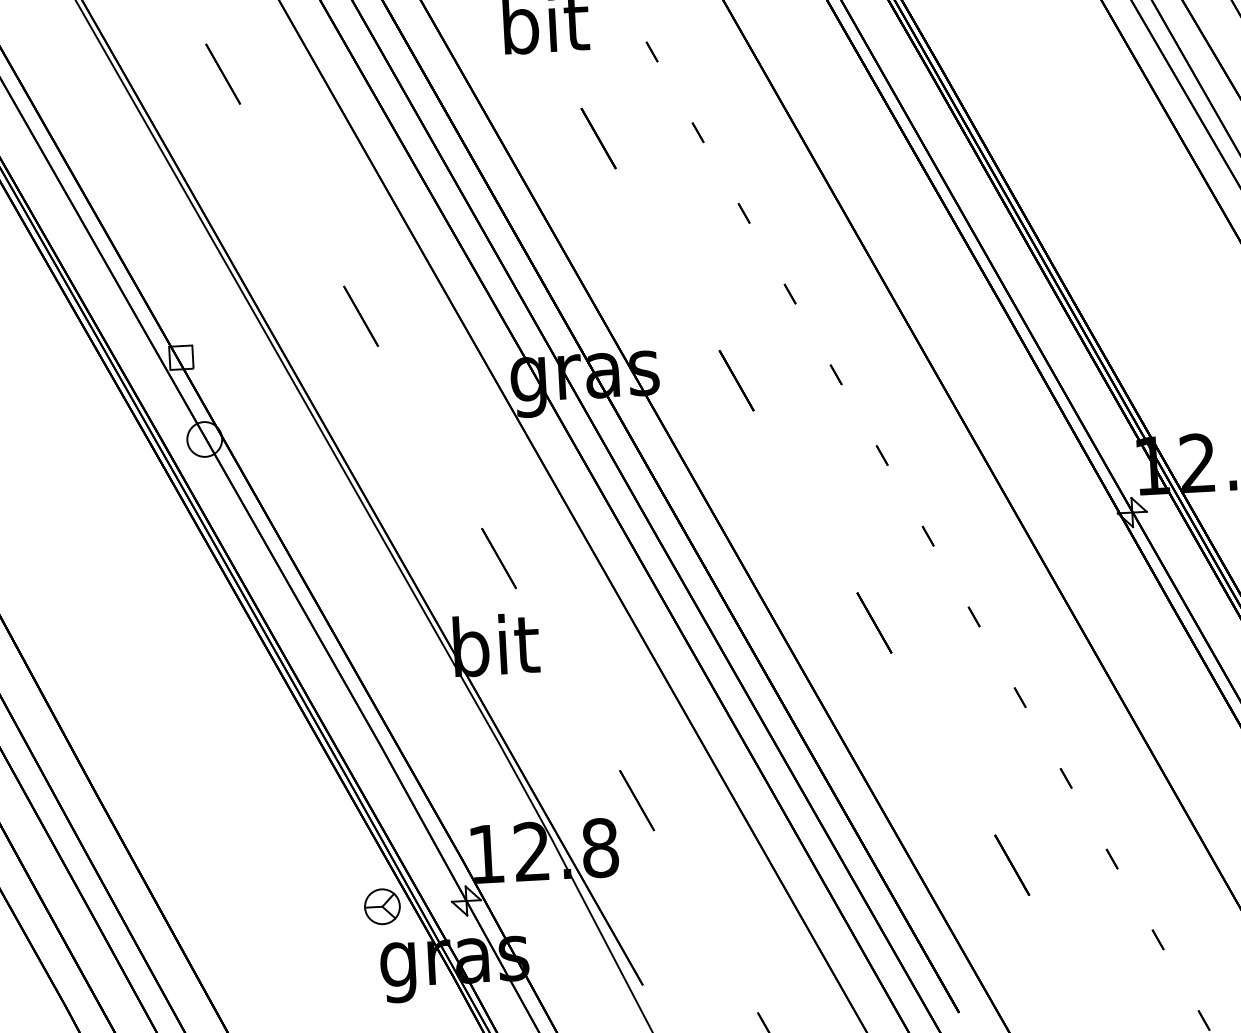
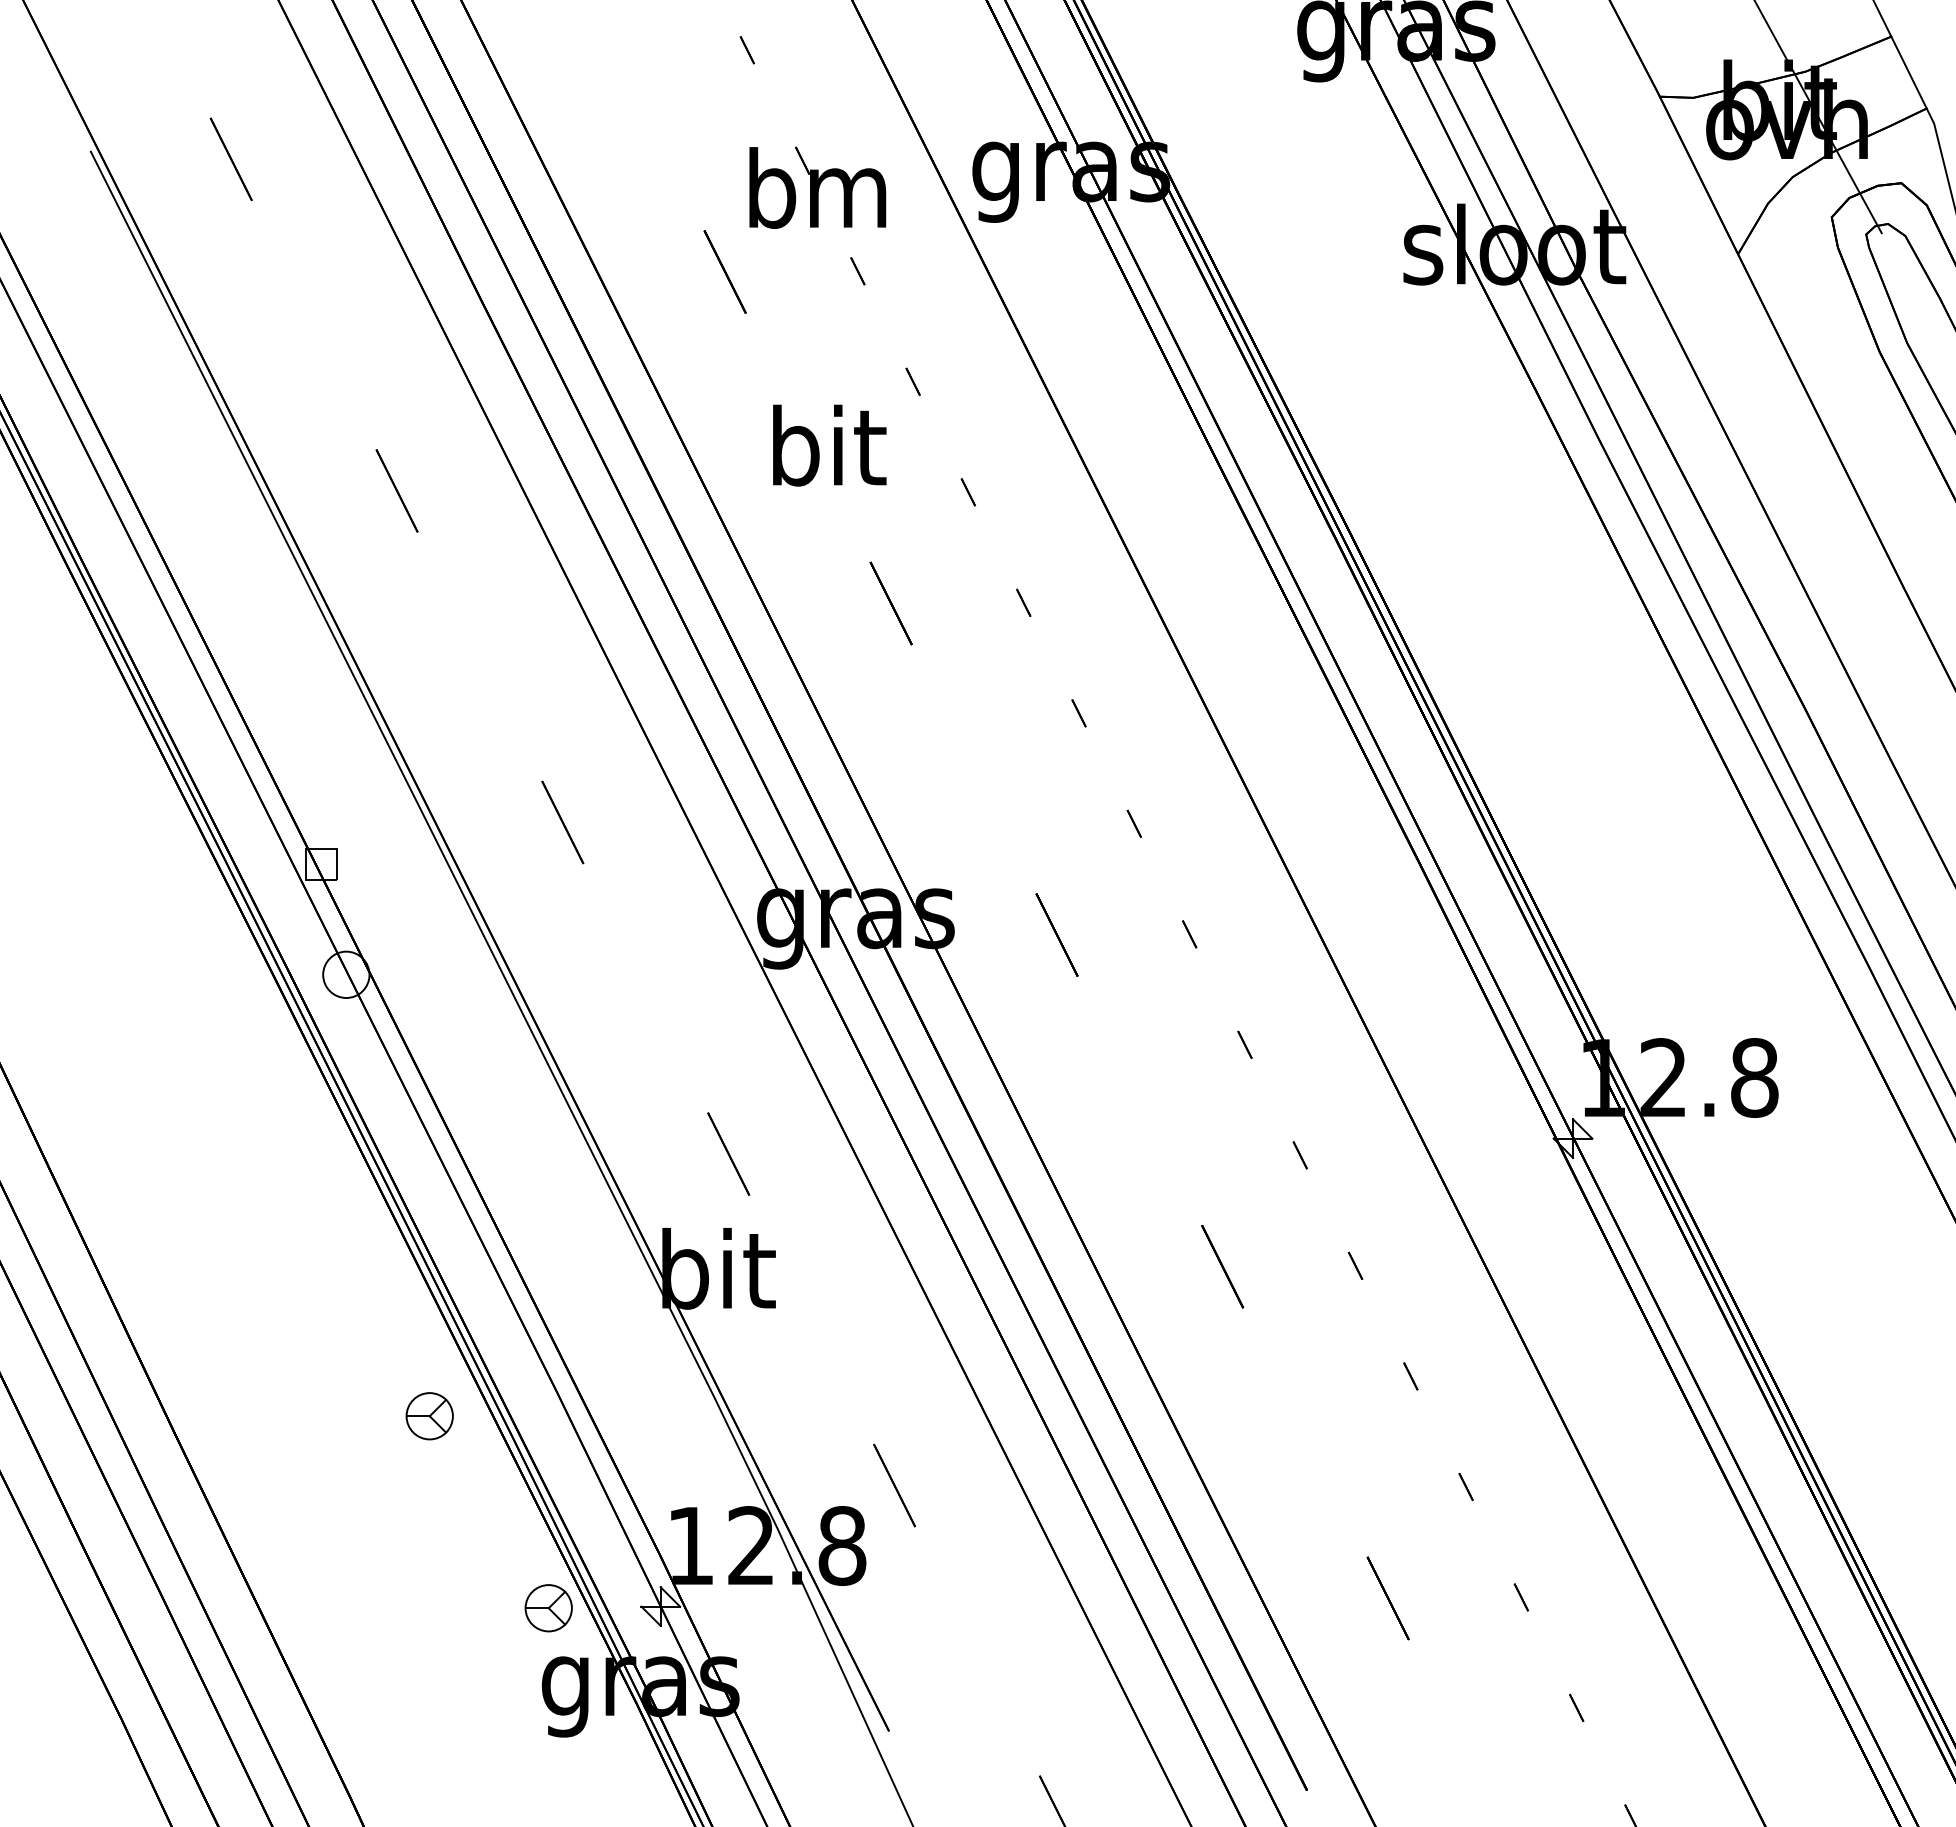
part: (285, 767) -> (429, 1416), added

